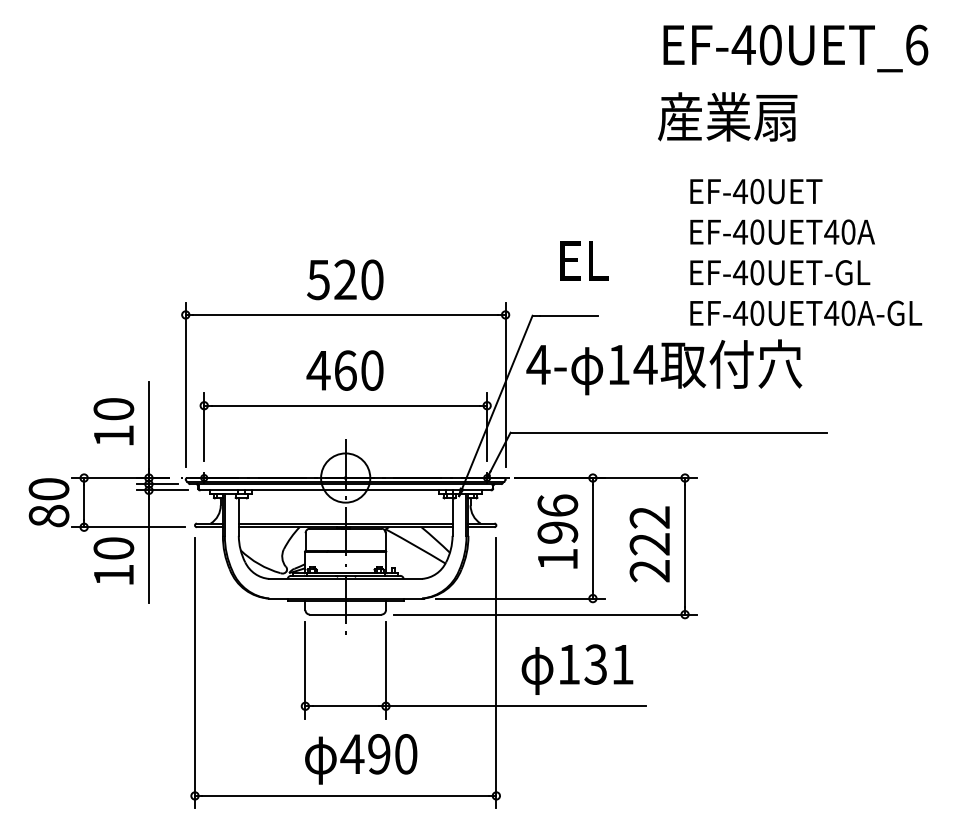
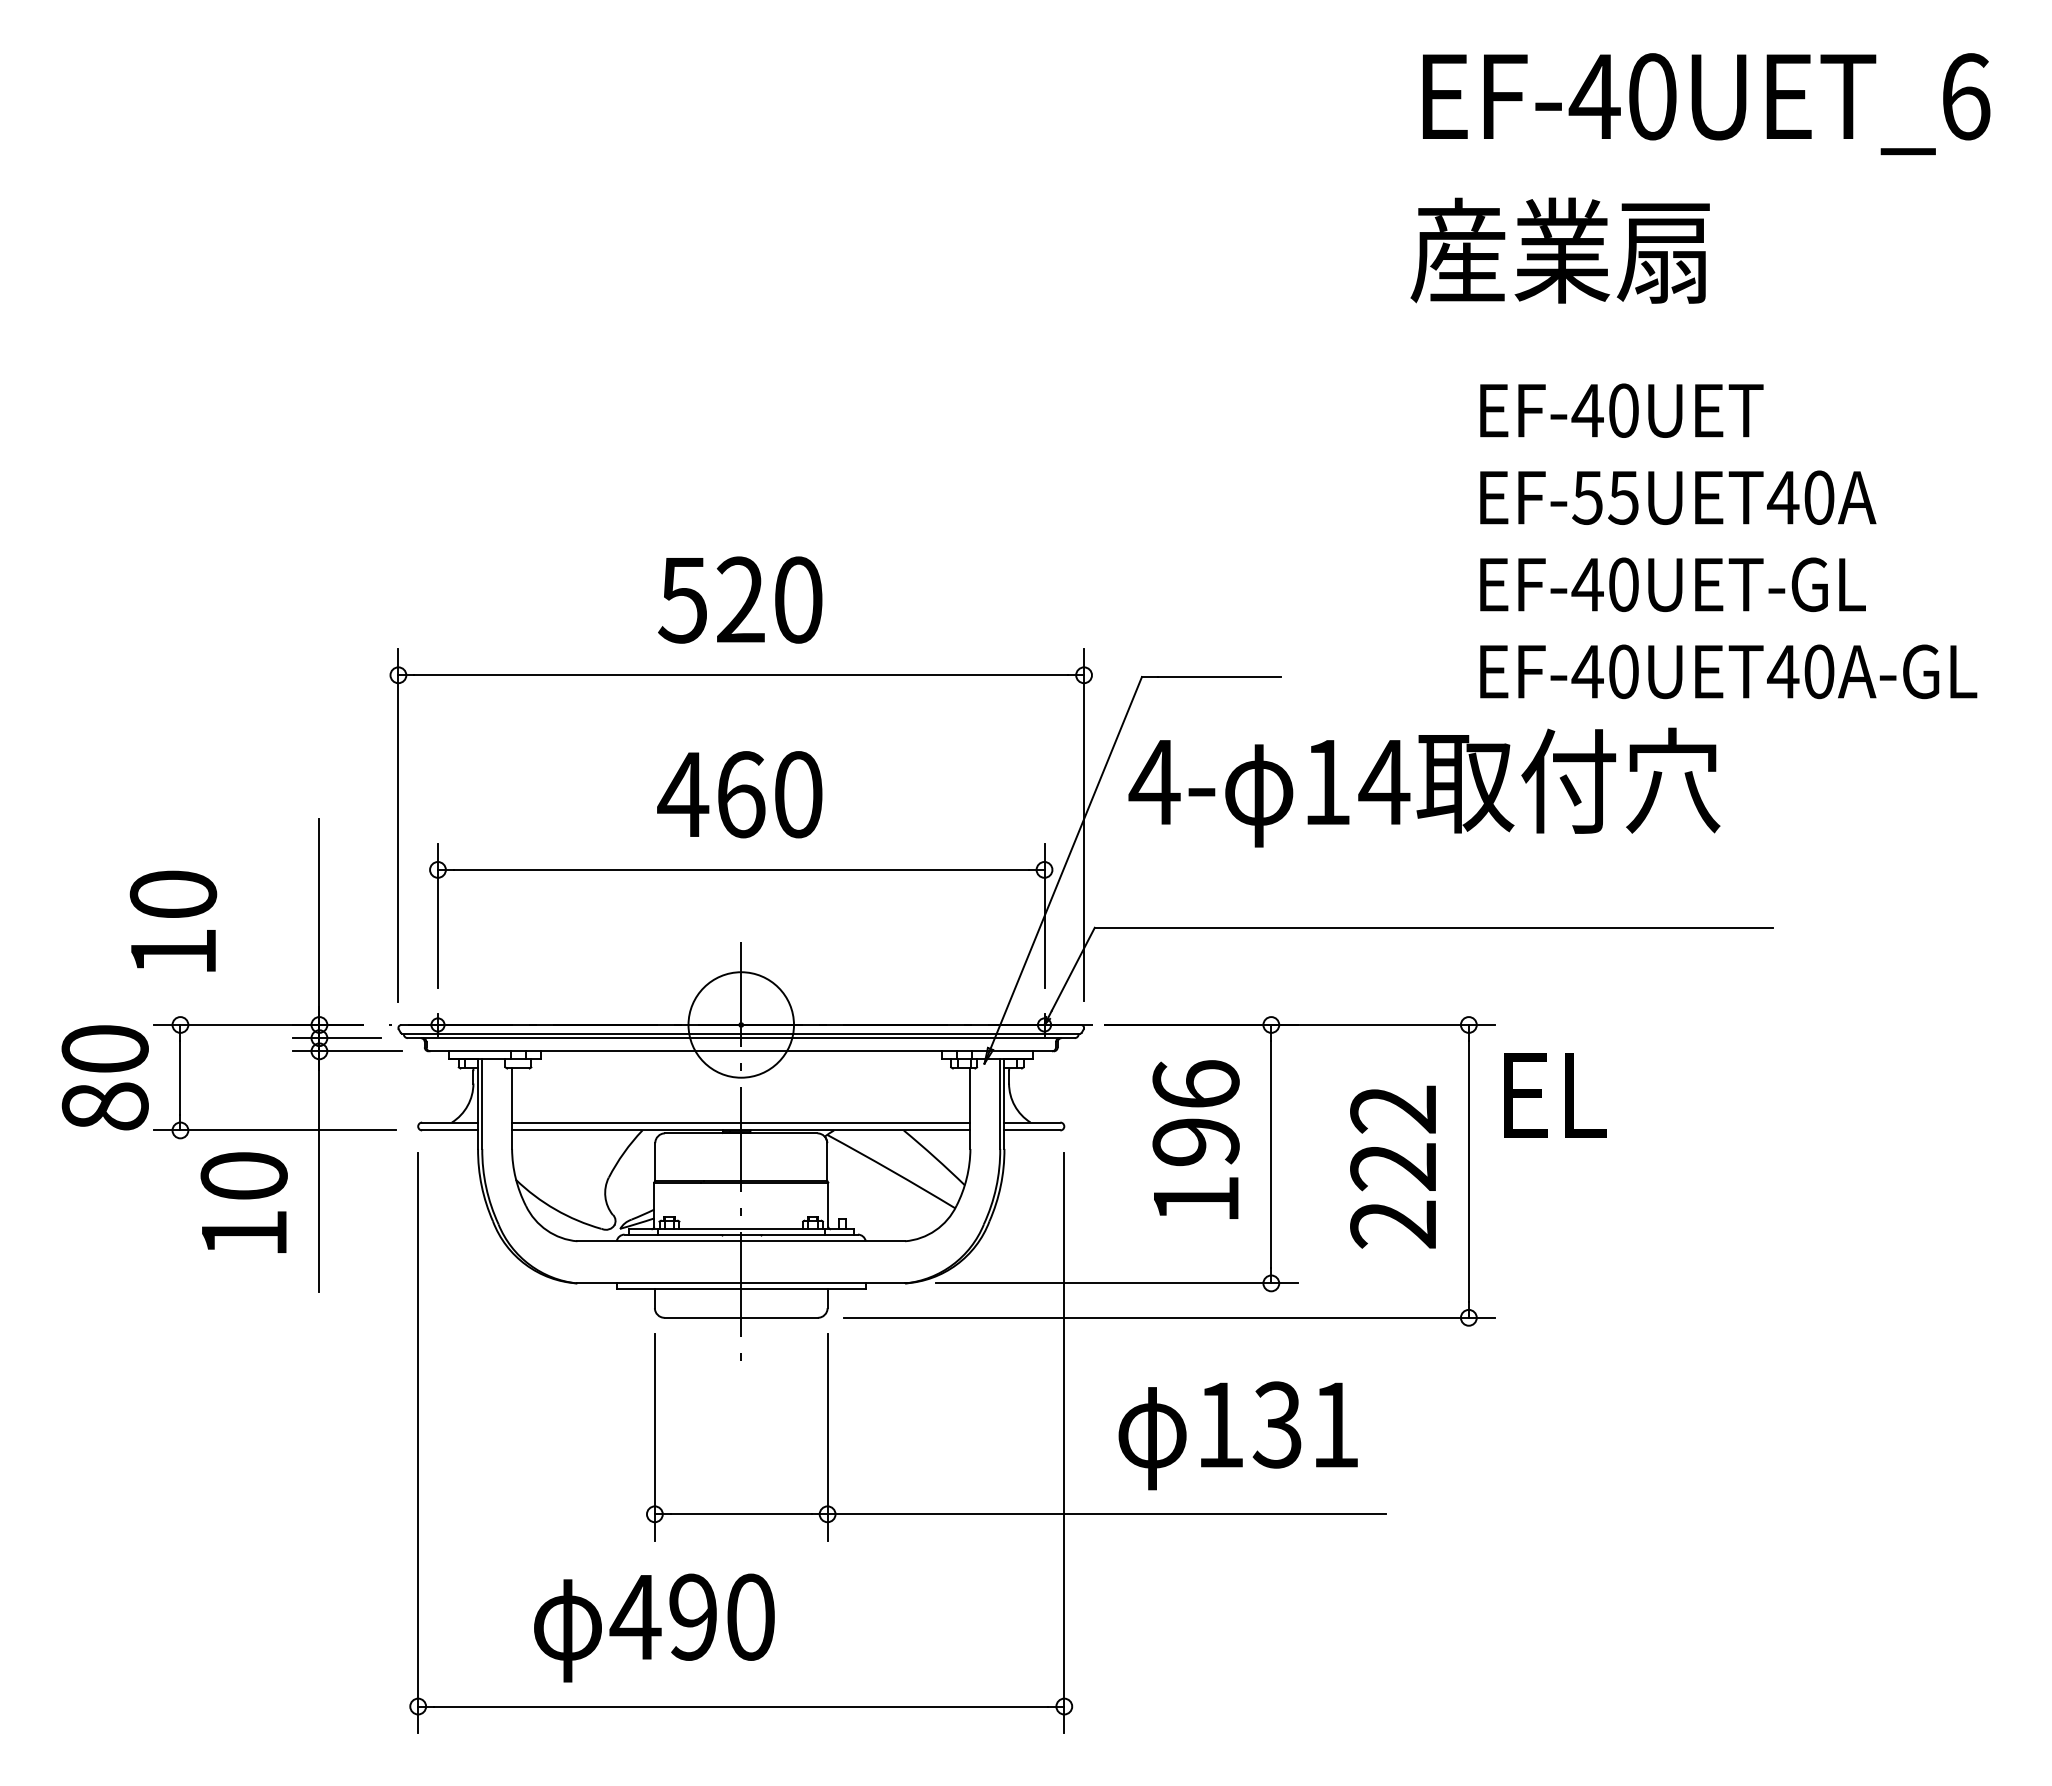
text: (748, 231) -> (1604, 496), EF-40UET40A -> EF-55UET40A
text: (584, 260) -> (1555, 1094), moved
text: (113, 421) -> (172, 920), moved
text: (361, 759) -> (655, 1628), moved

